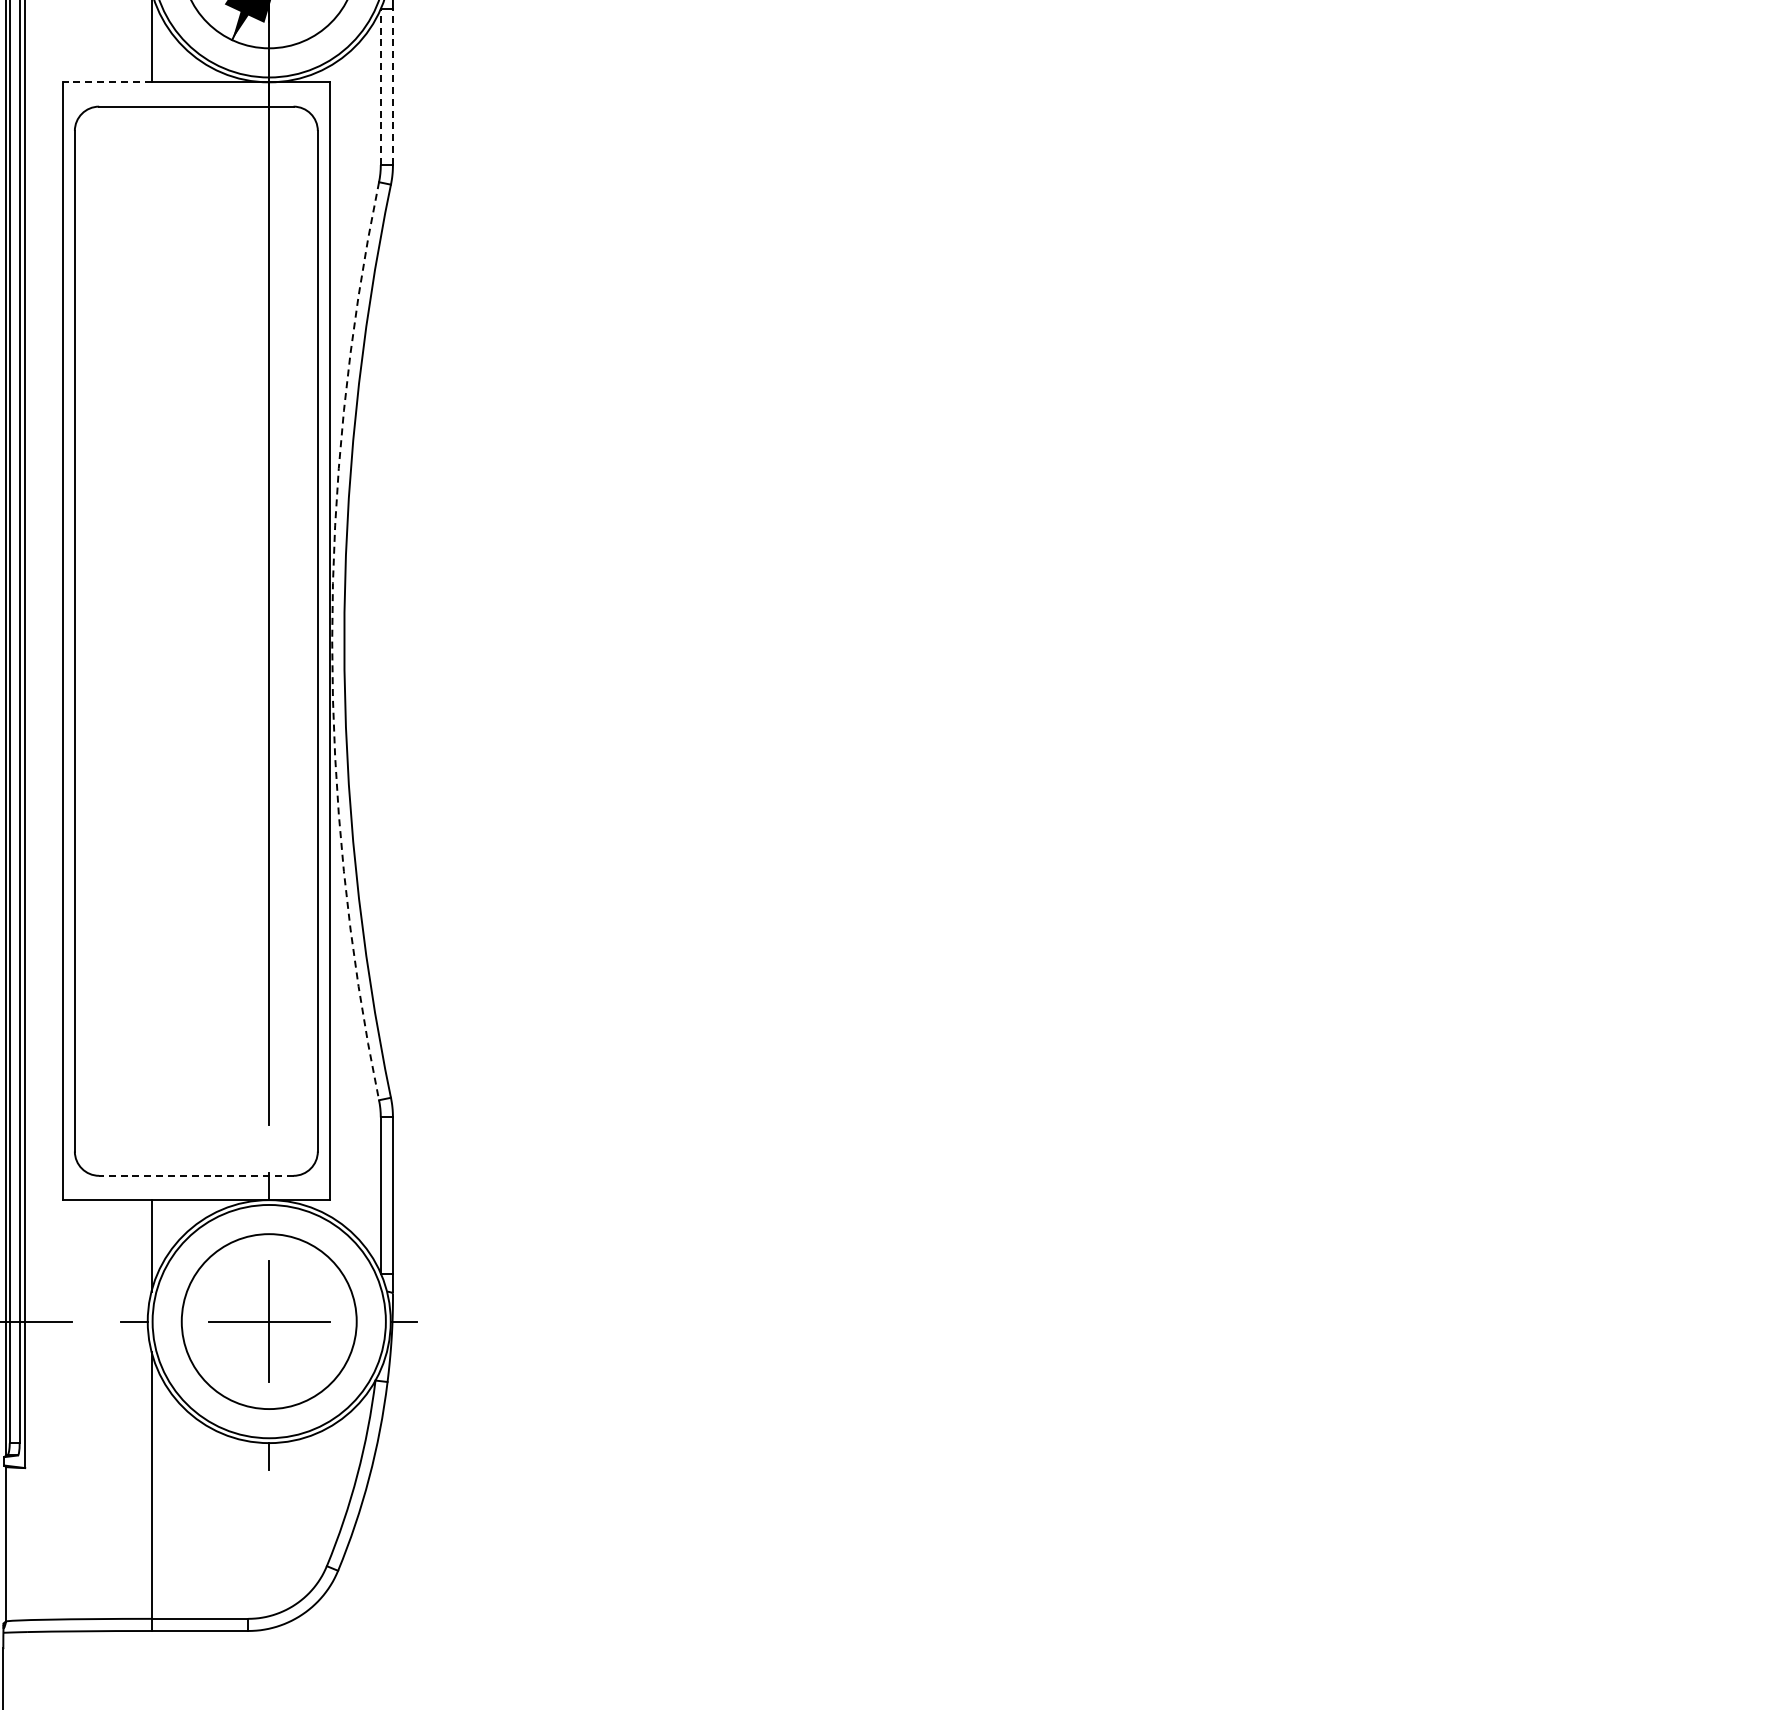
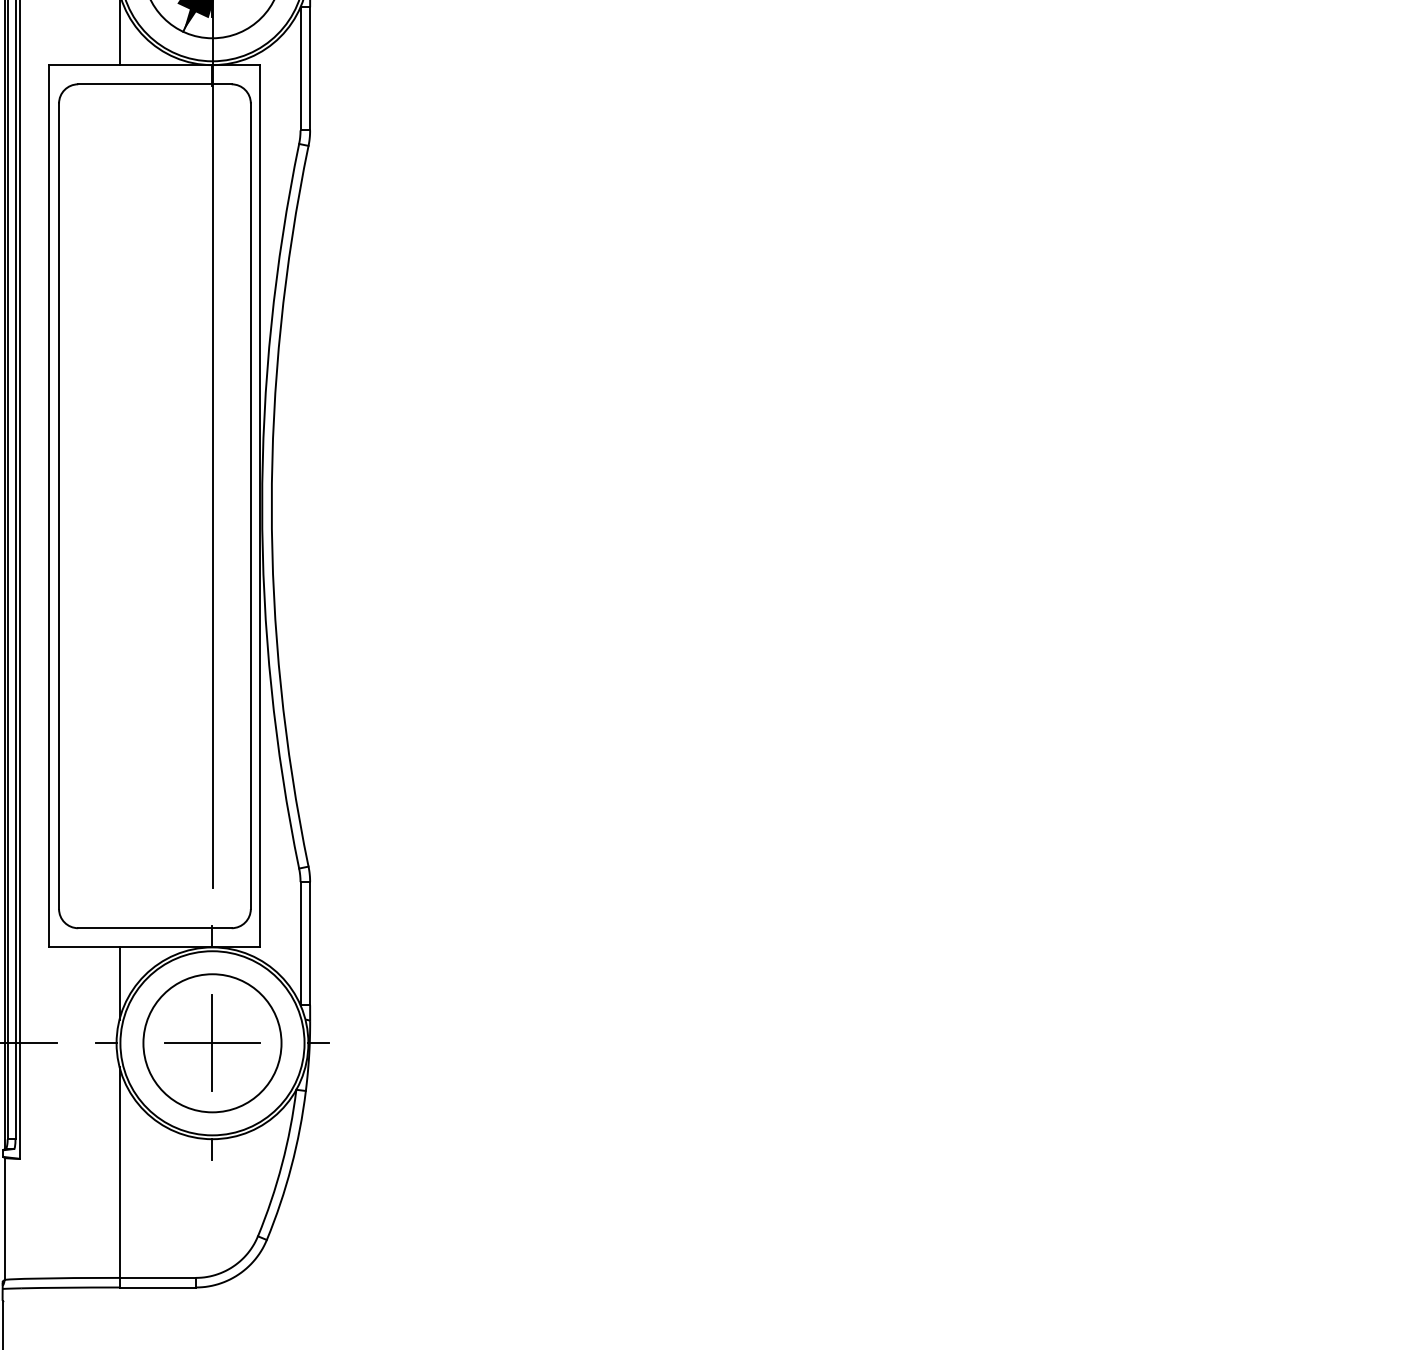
line: (106, 82) -> (84, 65), dashed -> solid
line: (380, 86) -> (300, 68), dashed -> solid
line: (392, 86) -> (309, 68), dashed -> solid
arc: (332, 641) -> (262, 506), dashed -> solid
line: (195, 1175) -> (154, 927), dashed -> solid

